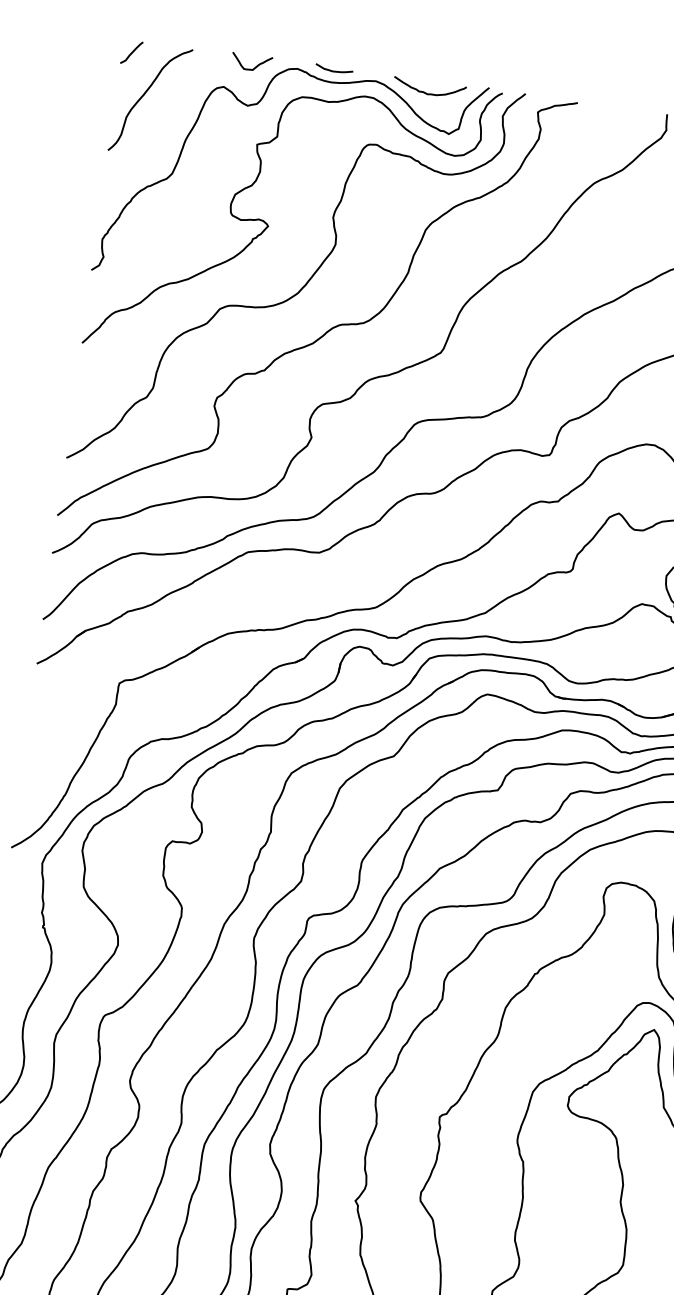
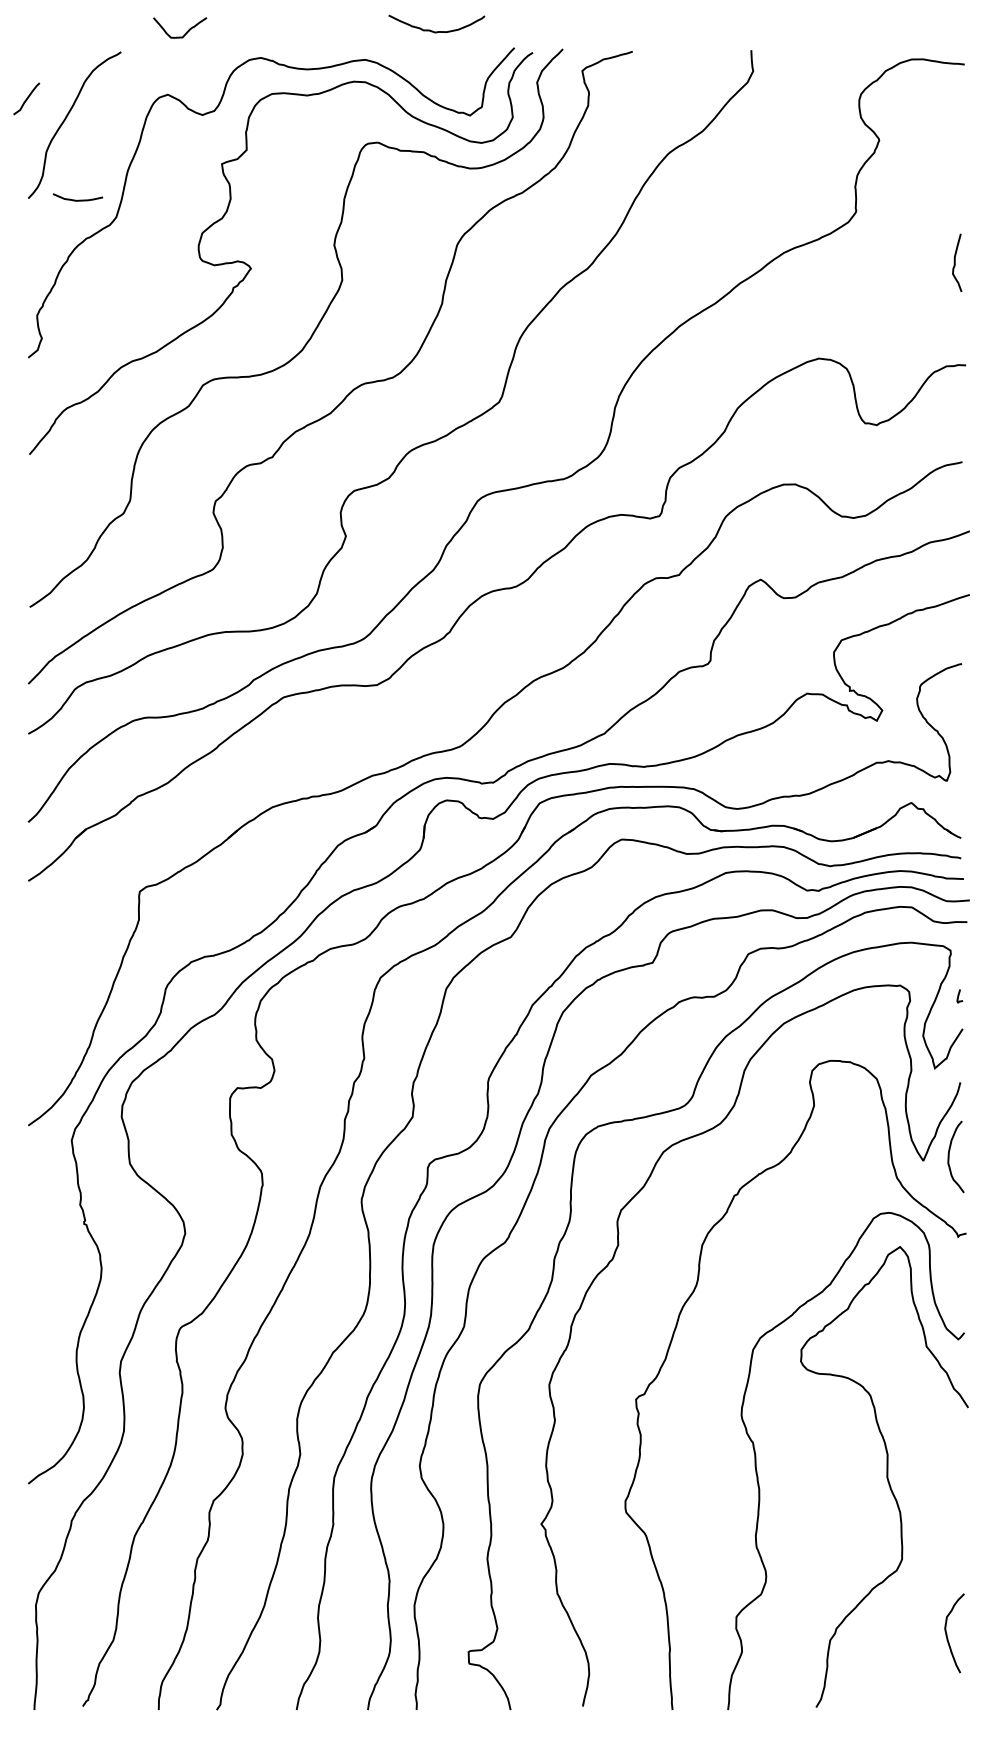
curve: (131, 52) -> (26, 98), moved
curve: (255, 66) -> (185, 32), moved
curve: (333, 70) -> (77, 199), moved
curve: (428, 93) -> (436, 31), moved

